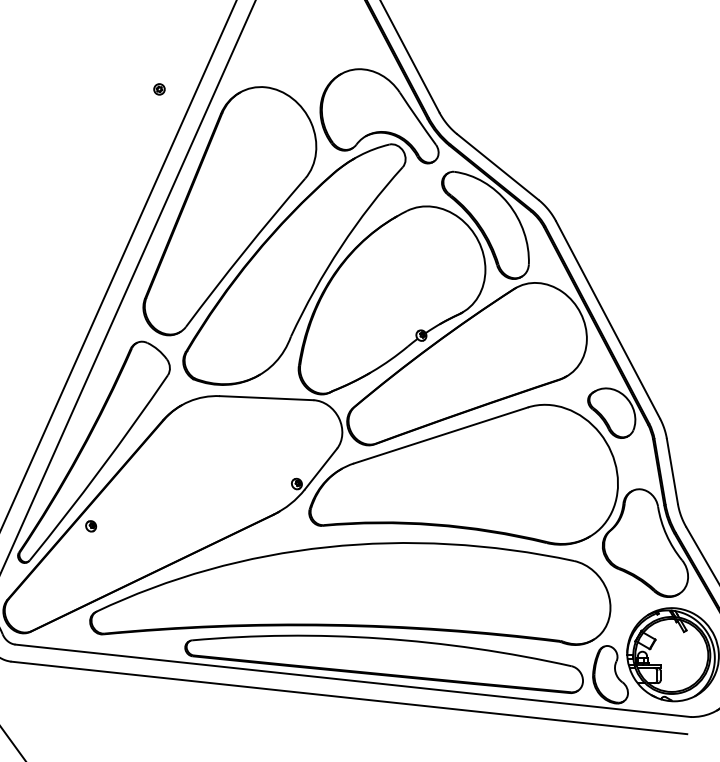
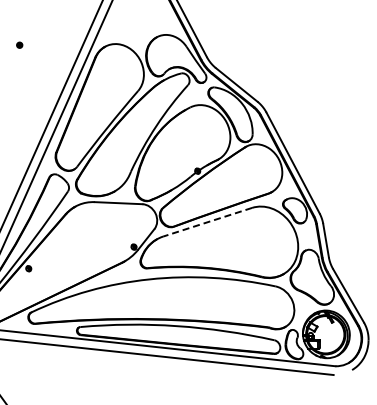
part: (159, 87) -> (19, 44), moved
line: (440, 435) -> (207, 222), solid -> dashed

